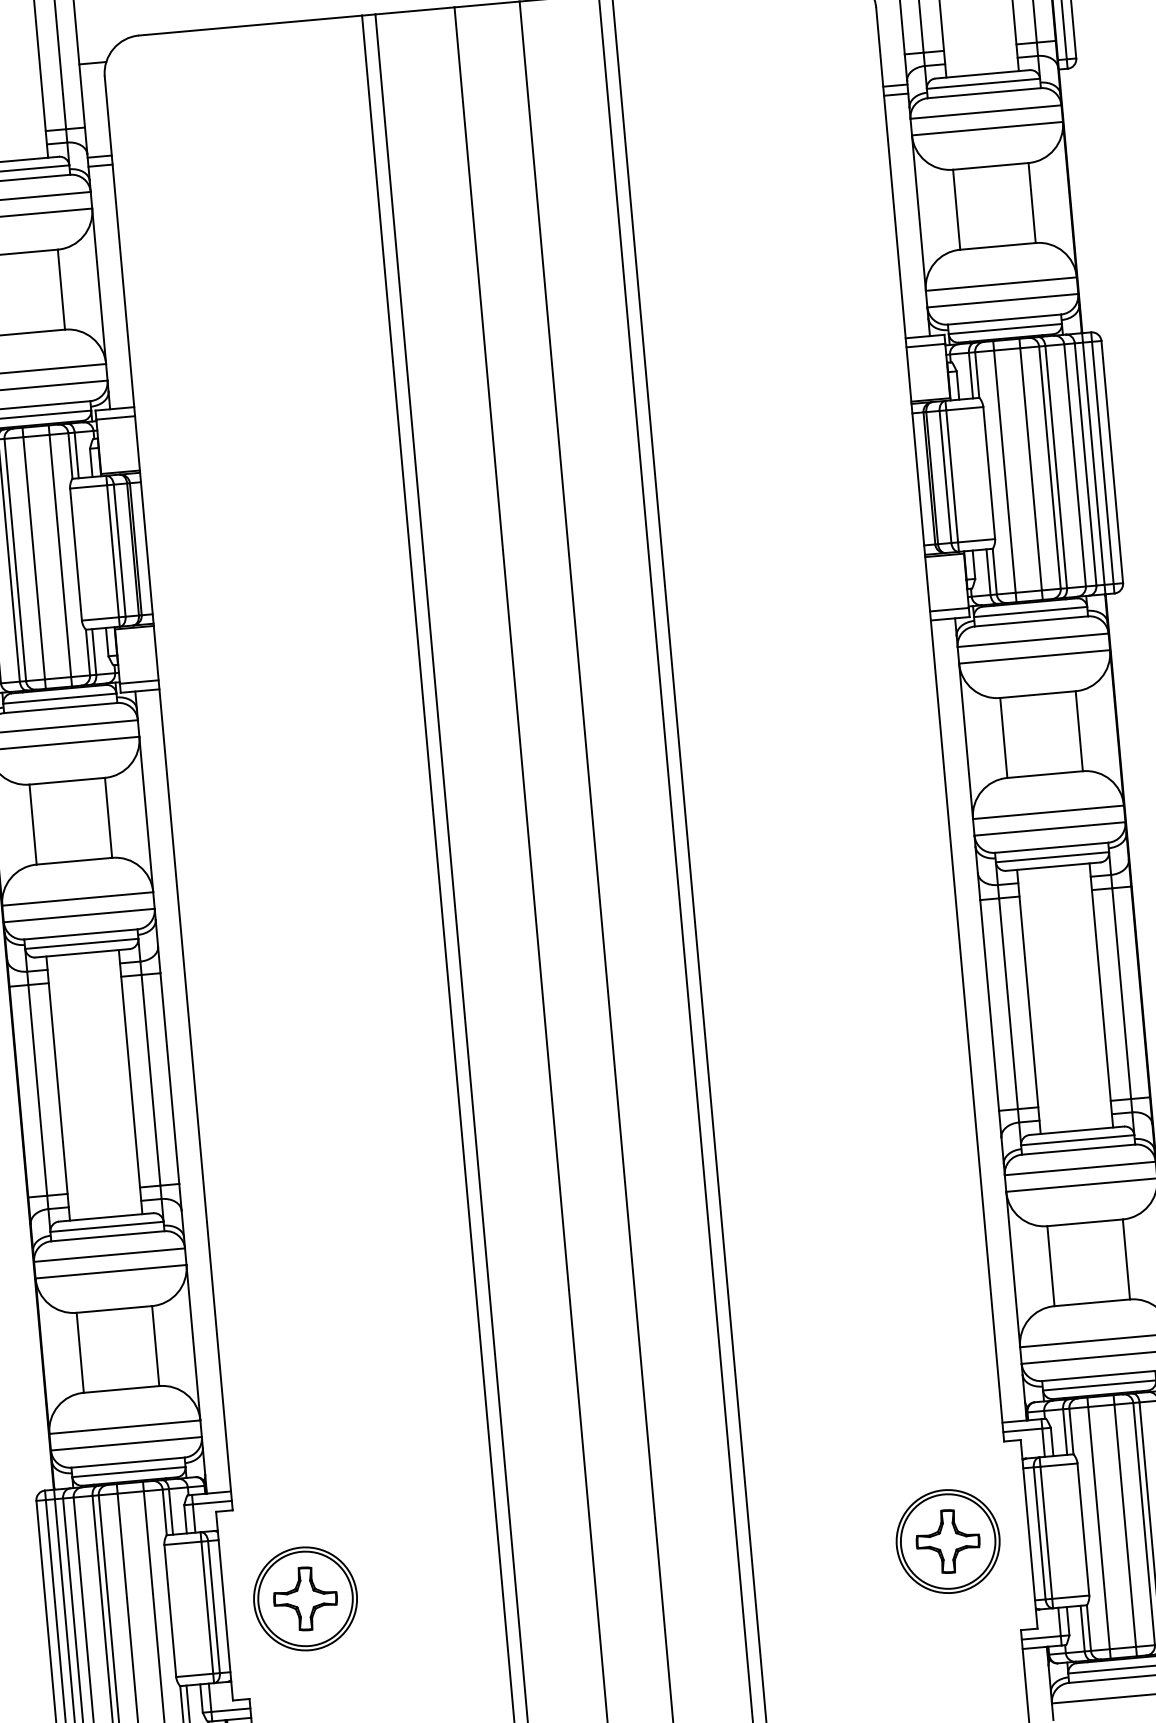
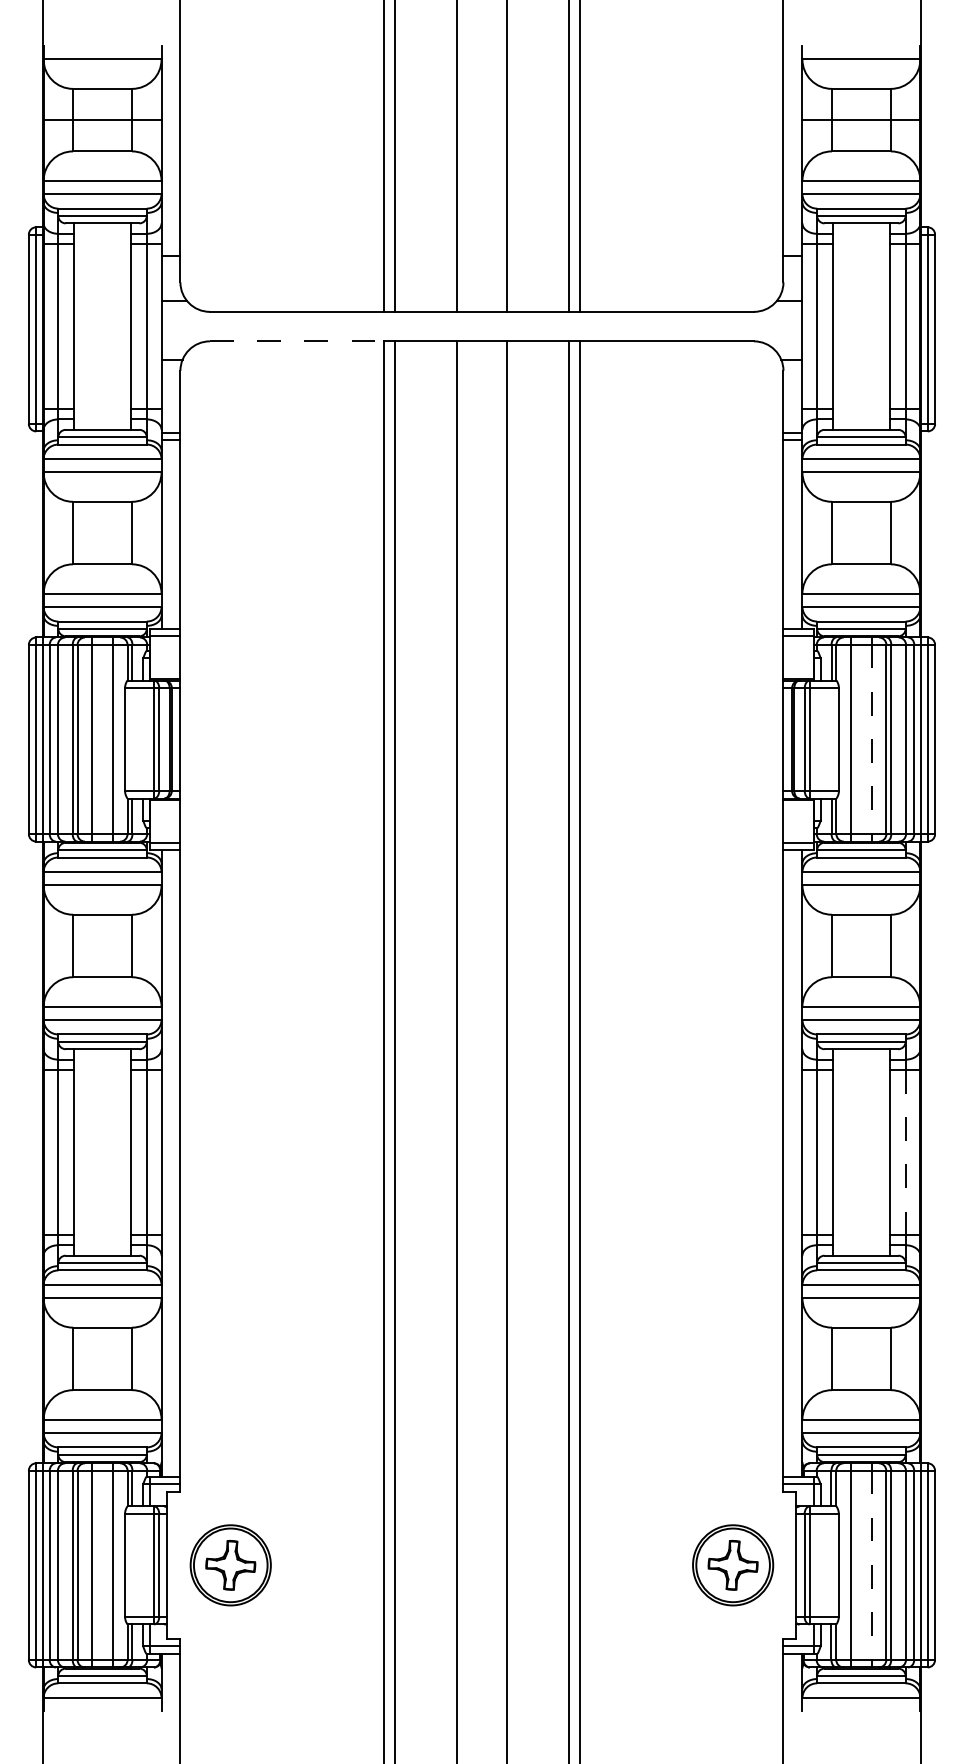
line: (251, 25) -> (297, 341), solid -> dashed
line: (1030, 469) -> (871, 739), solid -> dashed
line: (1121, 993) -> (905, 1152), solid -> dashed
line: (1125, 1525) -> (871, 1565), solid -> dashed

